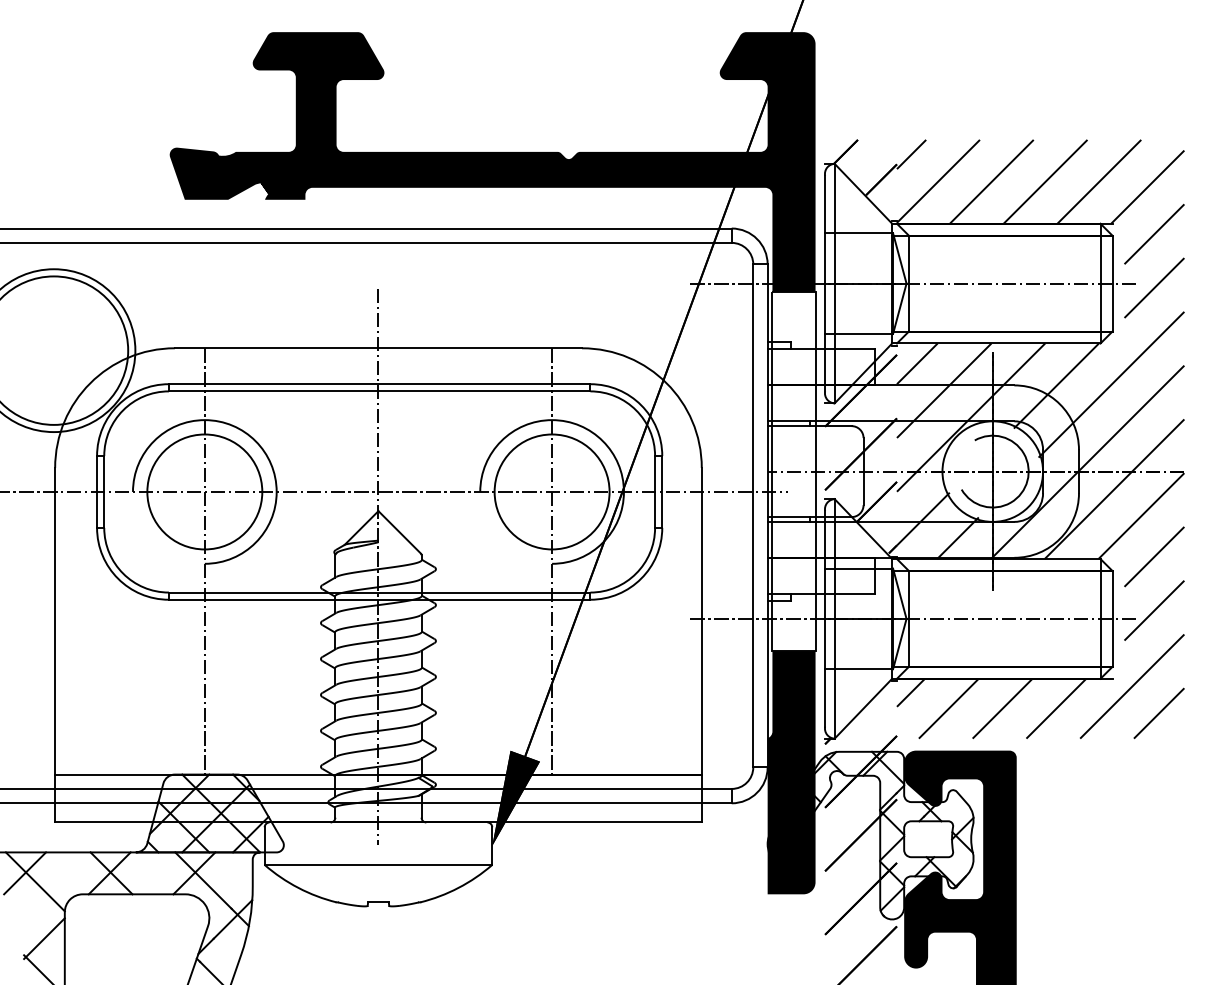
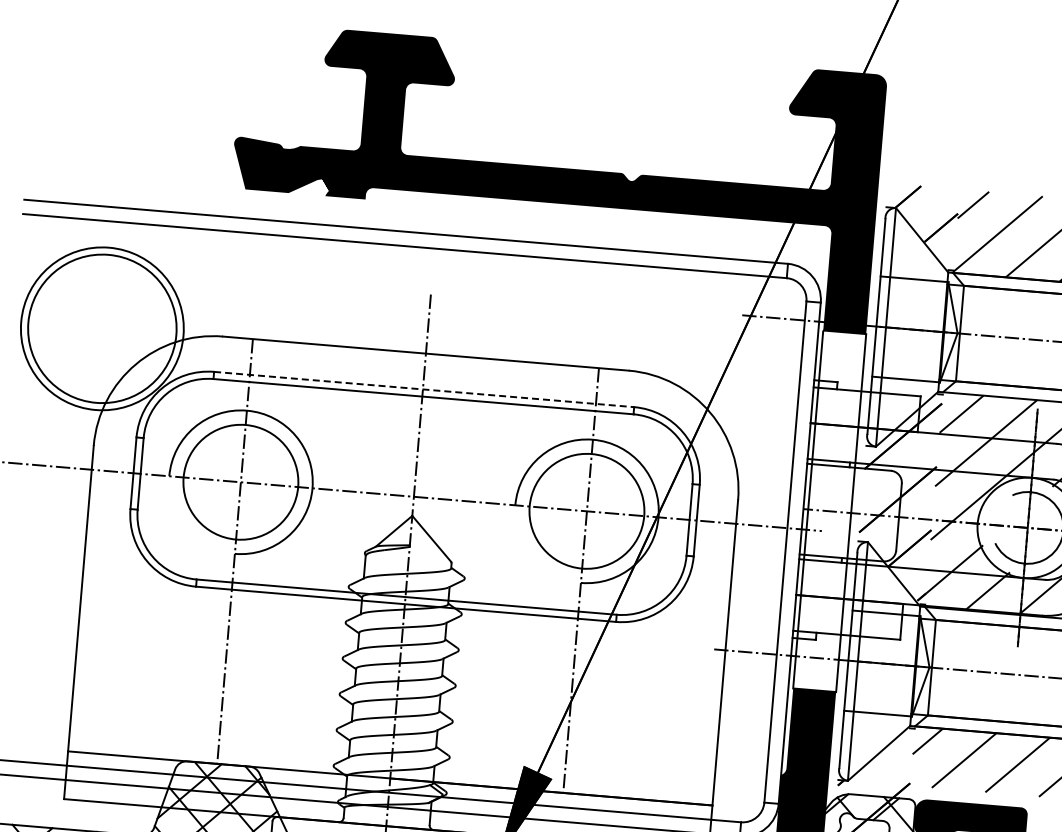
line: (379, 384) -> (423, 389), solid -> dashed

